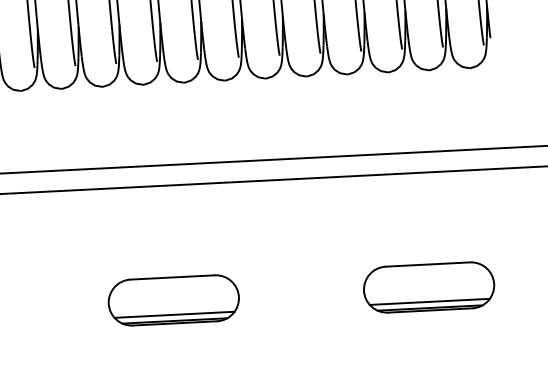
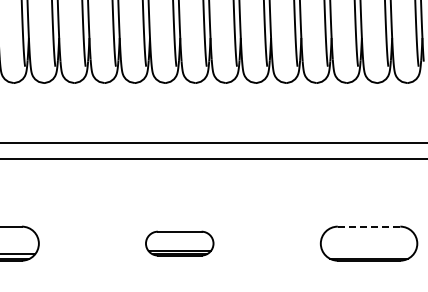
line: (427, 264) -> (368, 226), solid -> dashed
part: (173, 300) -> (179, 243), size x0.7
line: (429, 302) -> (368, 254), removed

